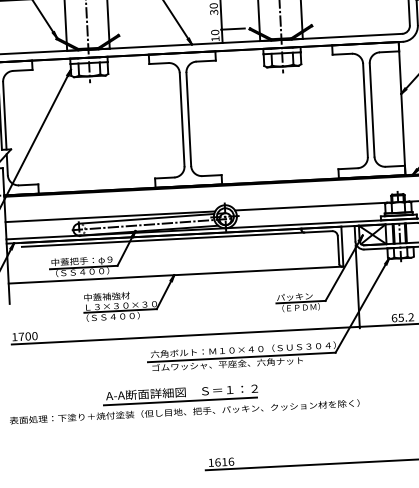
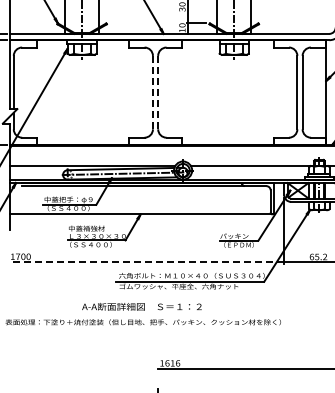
line: (181, 119) -> (152, 92), solid -> dashed
line: (189, 119) -> (158, 92), solid -> dashed
line: (184, 335) -> (146, 262), solid -> dashed
line: (180, 400) -> (140, 313), removed

